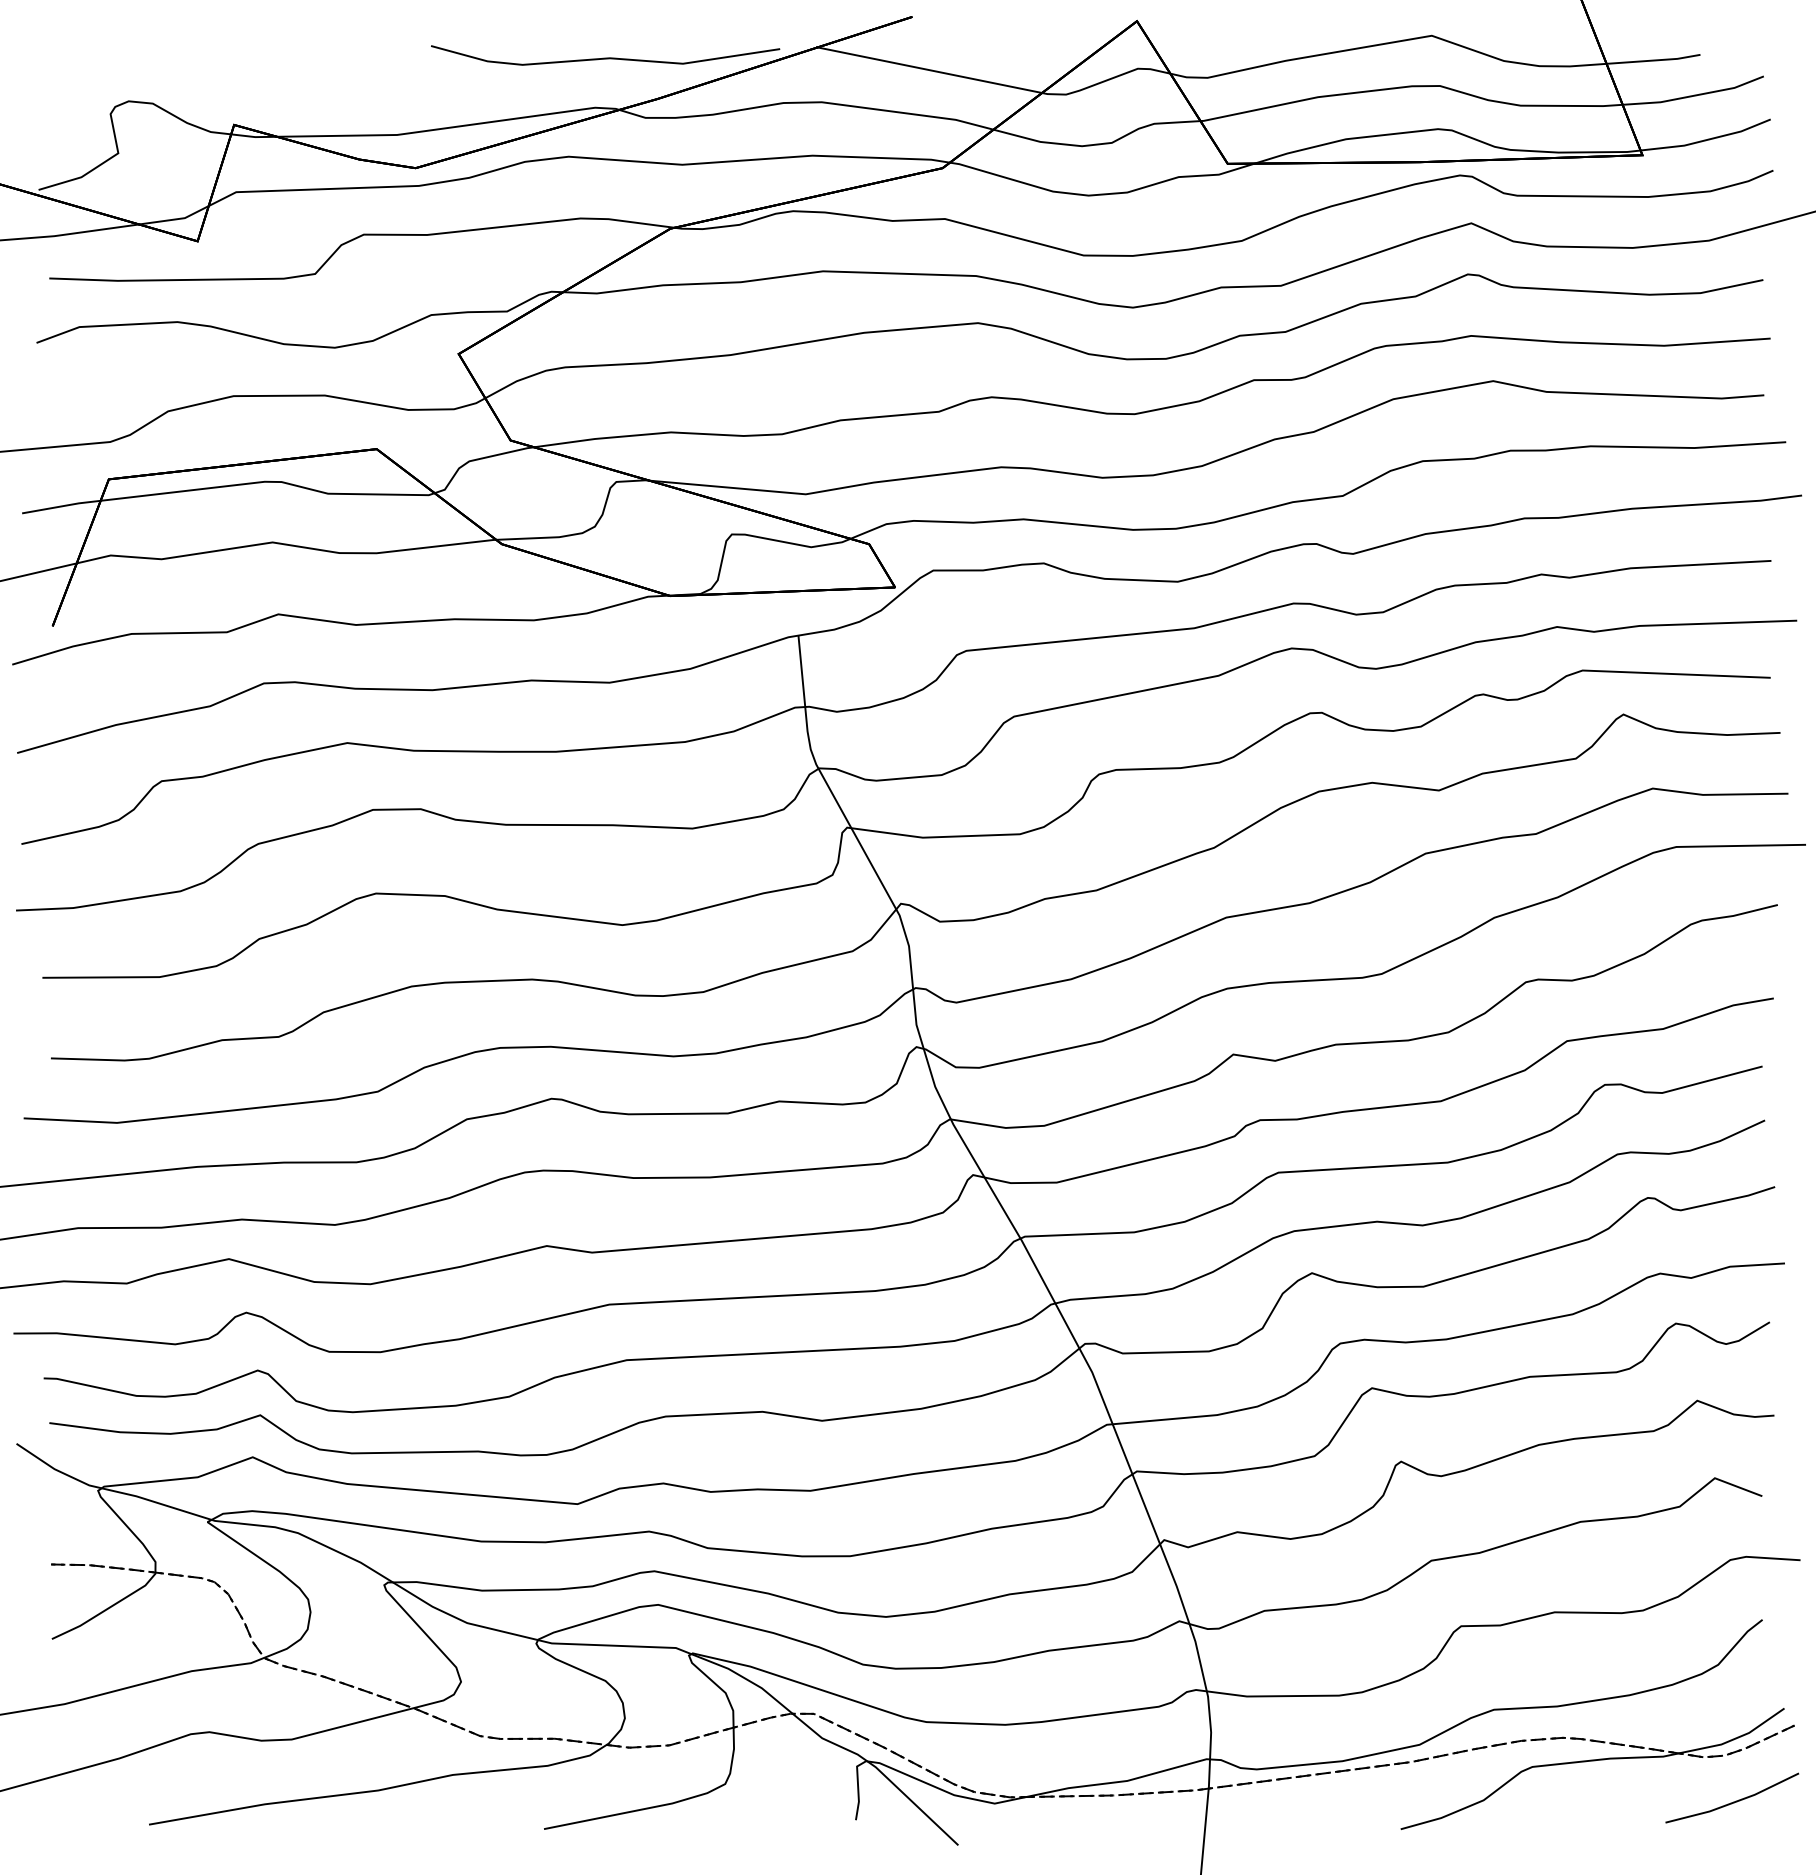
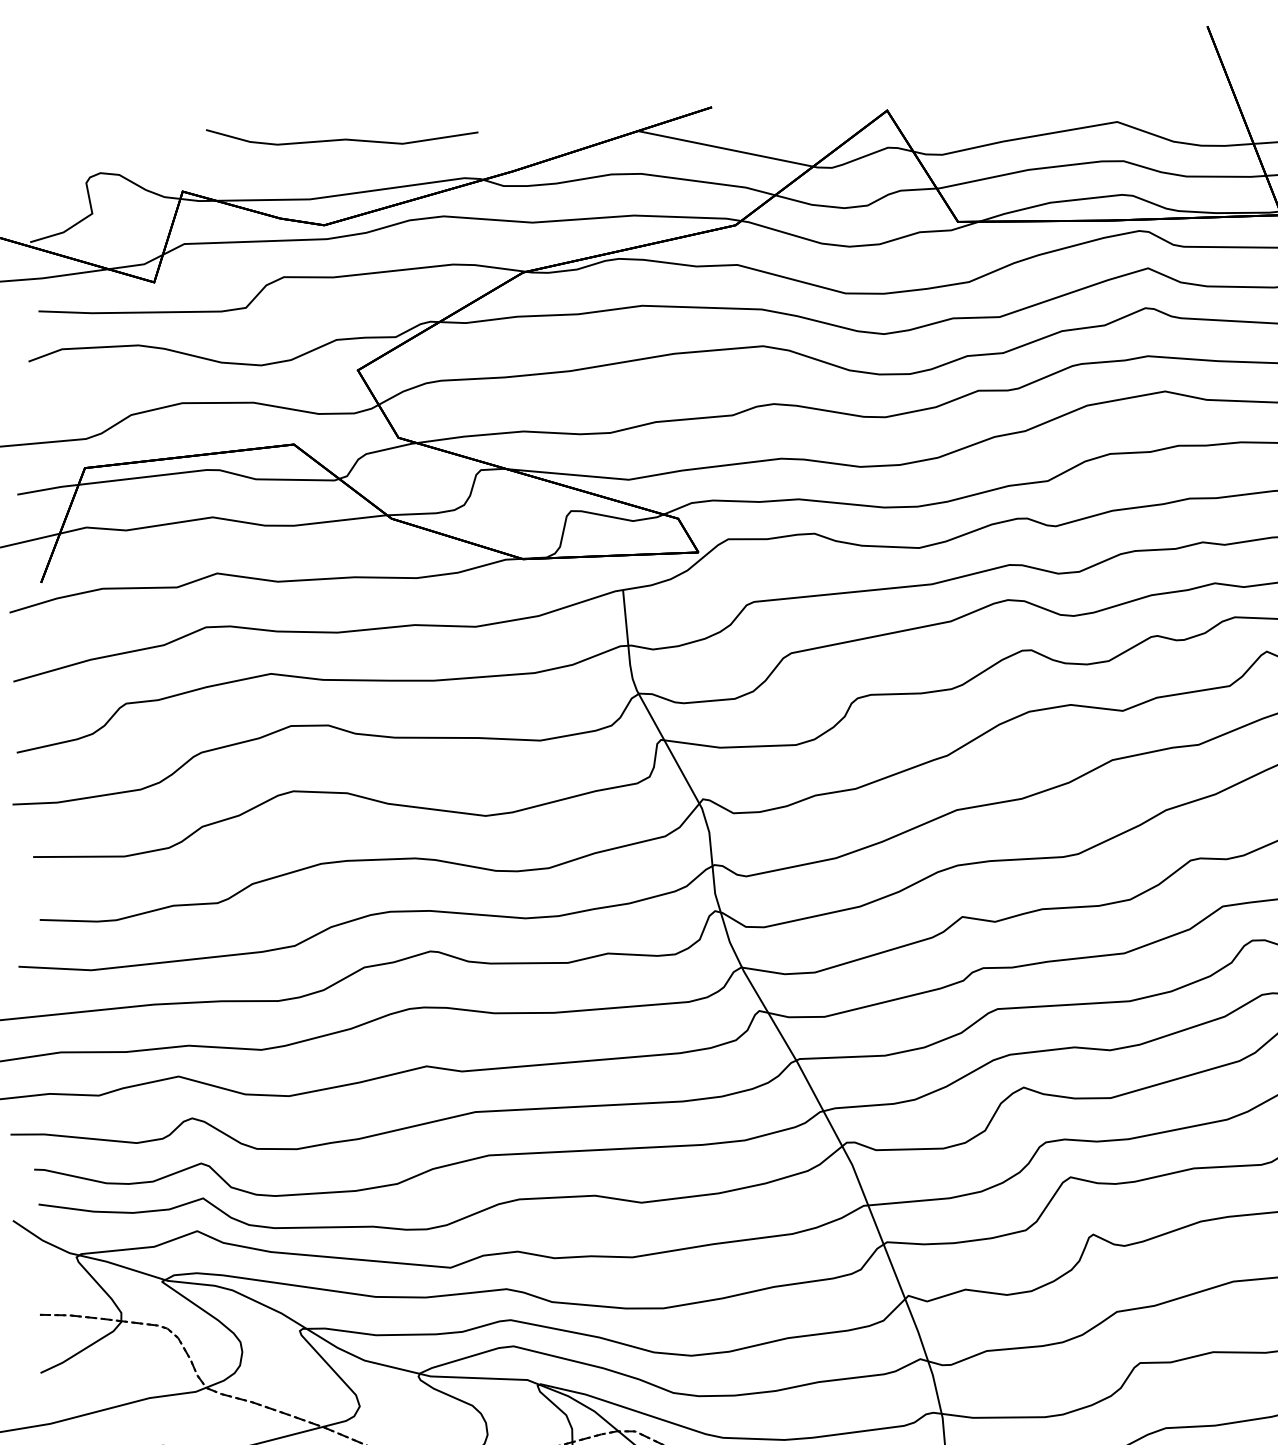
curve: (605, 57) -> (342, 138), moved

